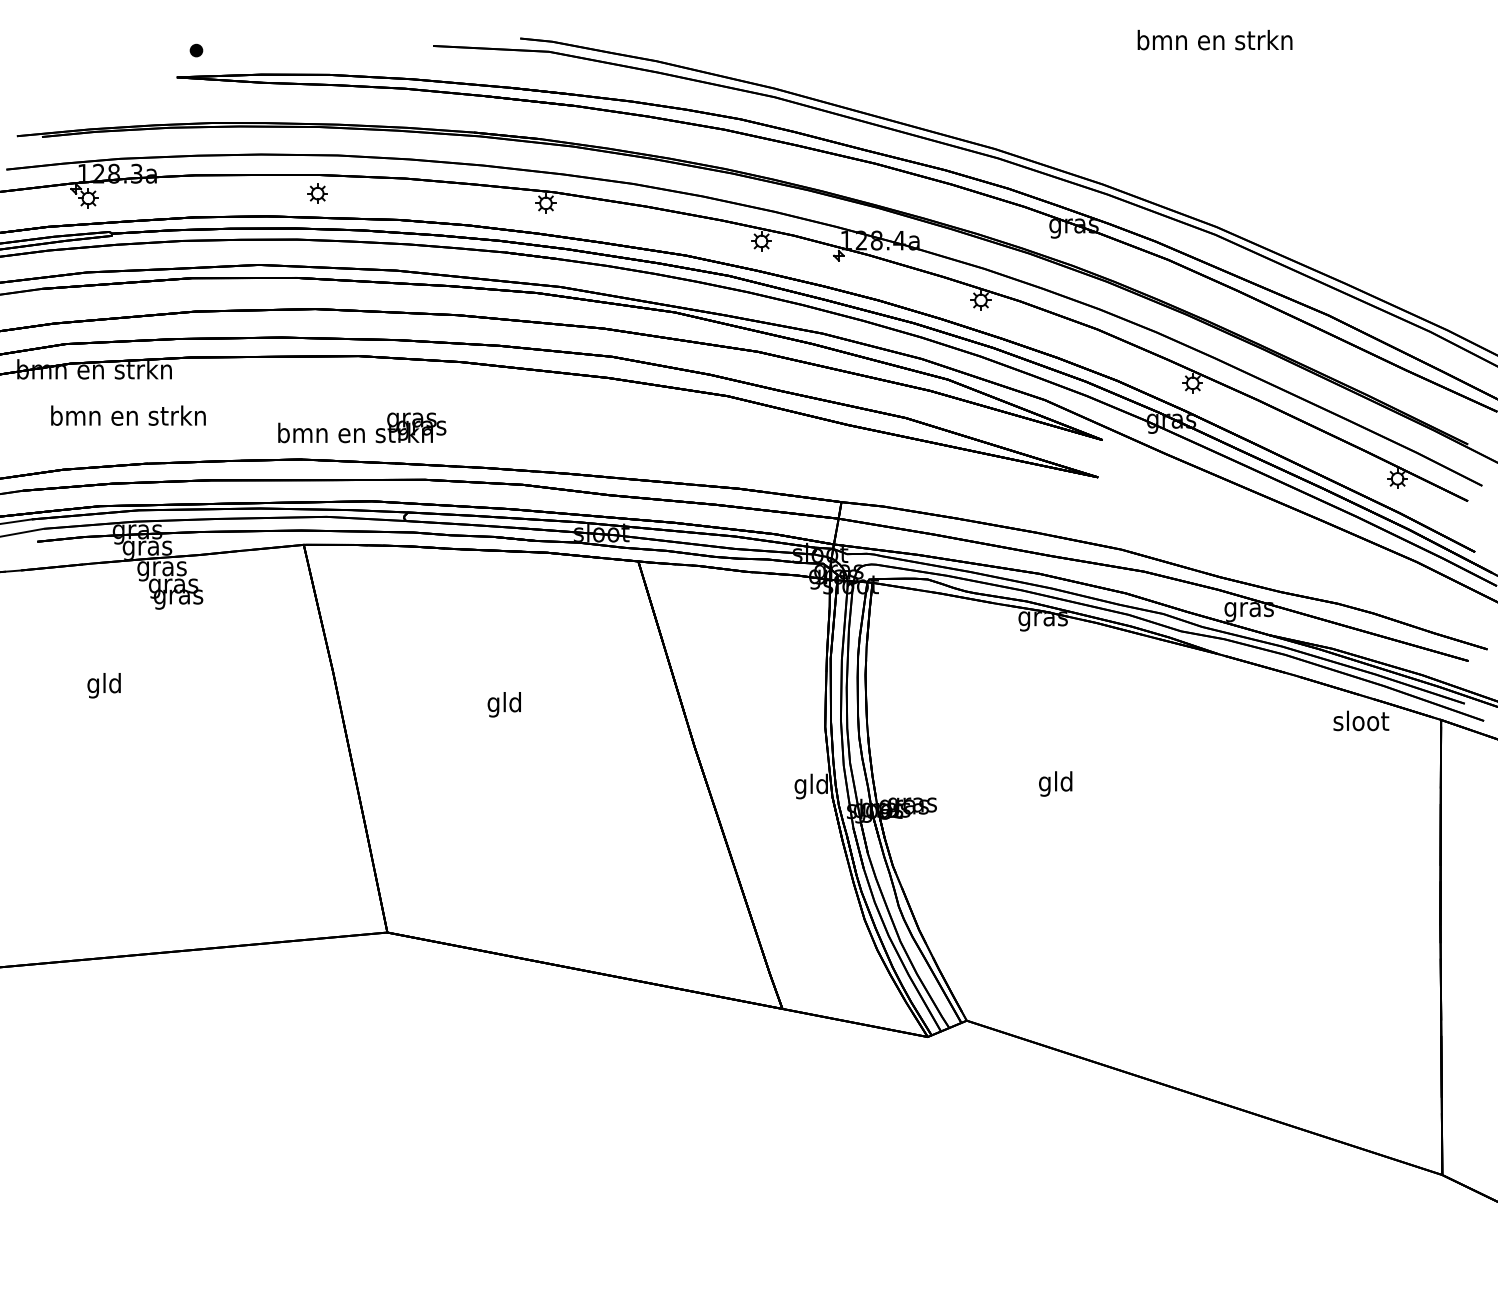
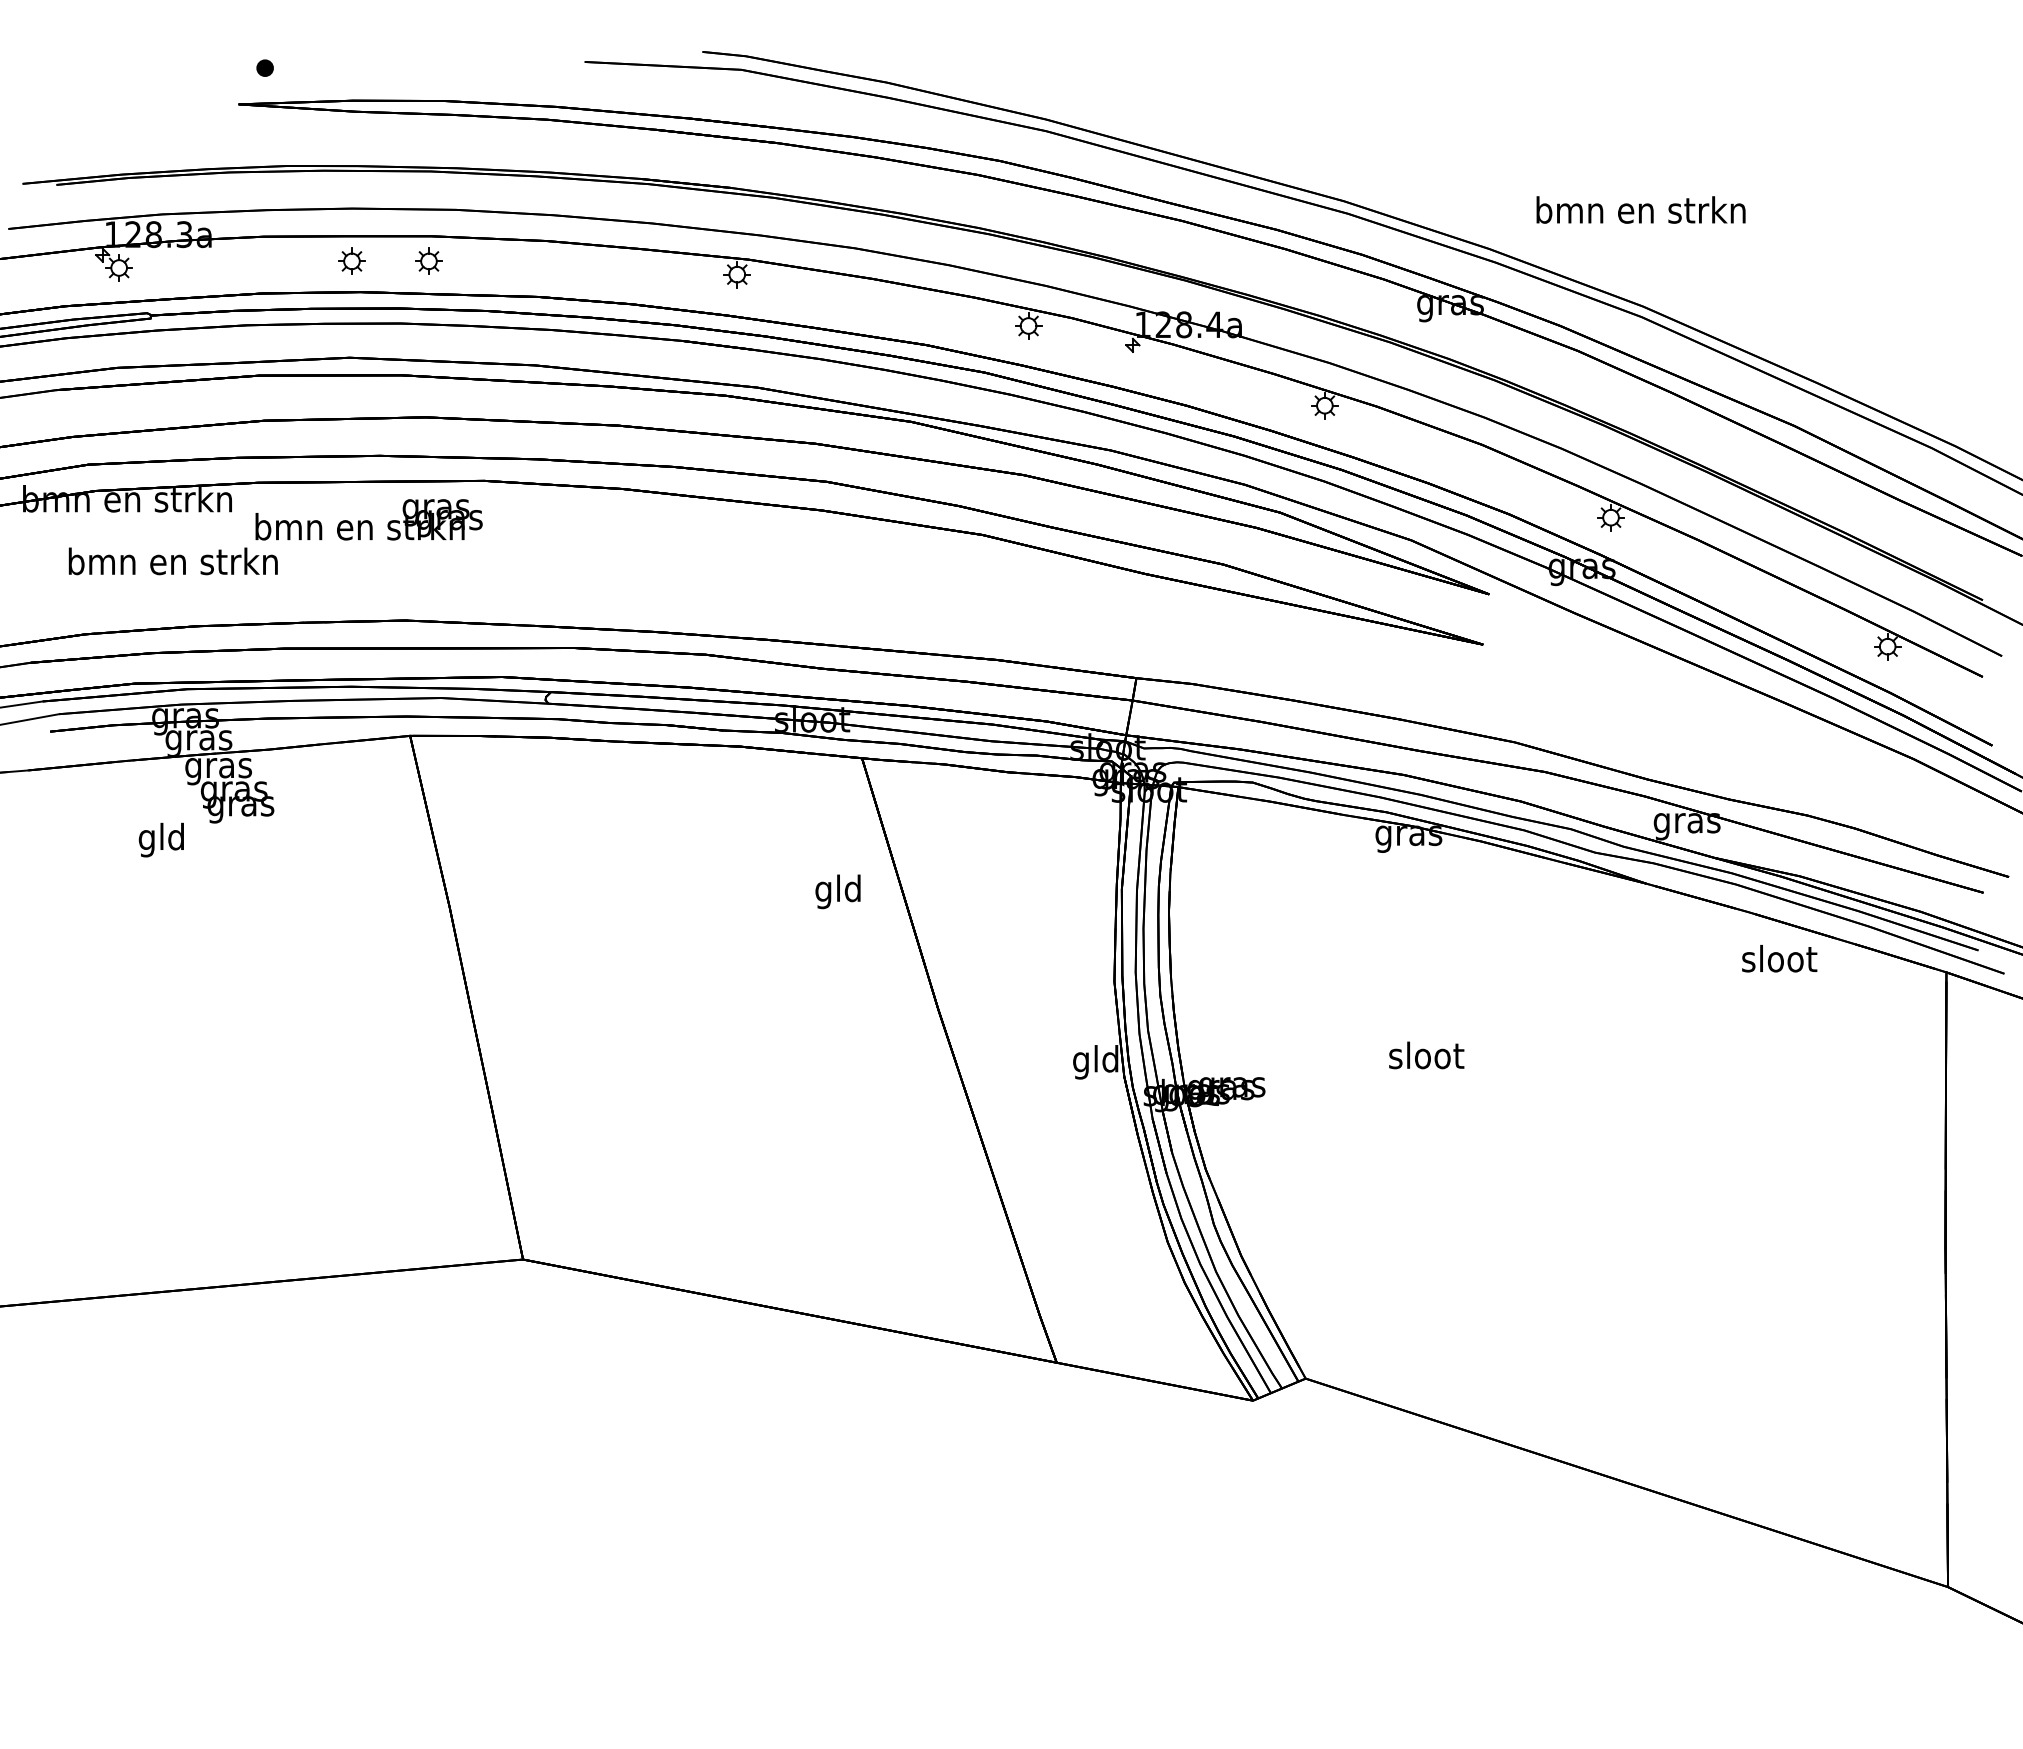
text: (1214, 39) -> (1640, 209), moved
part: (260, 192) -> (351, 260), added
text: (361, 427) -> (368, 519), moved
text: (103, 685) -> (160, 839), moved
text: (503, 704) -> (837, 891), moved
text: (1361, 720) -> (1779, 958), moved
text: (1056, 783) -> (1426, 1058), gld -> sloot

